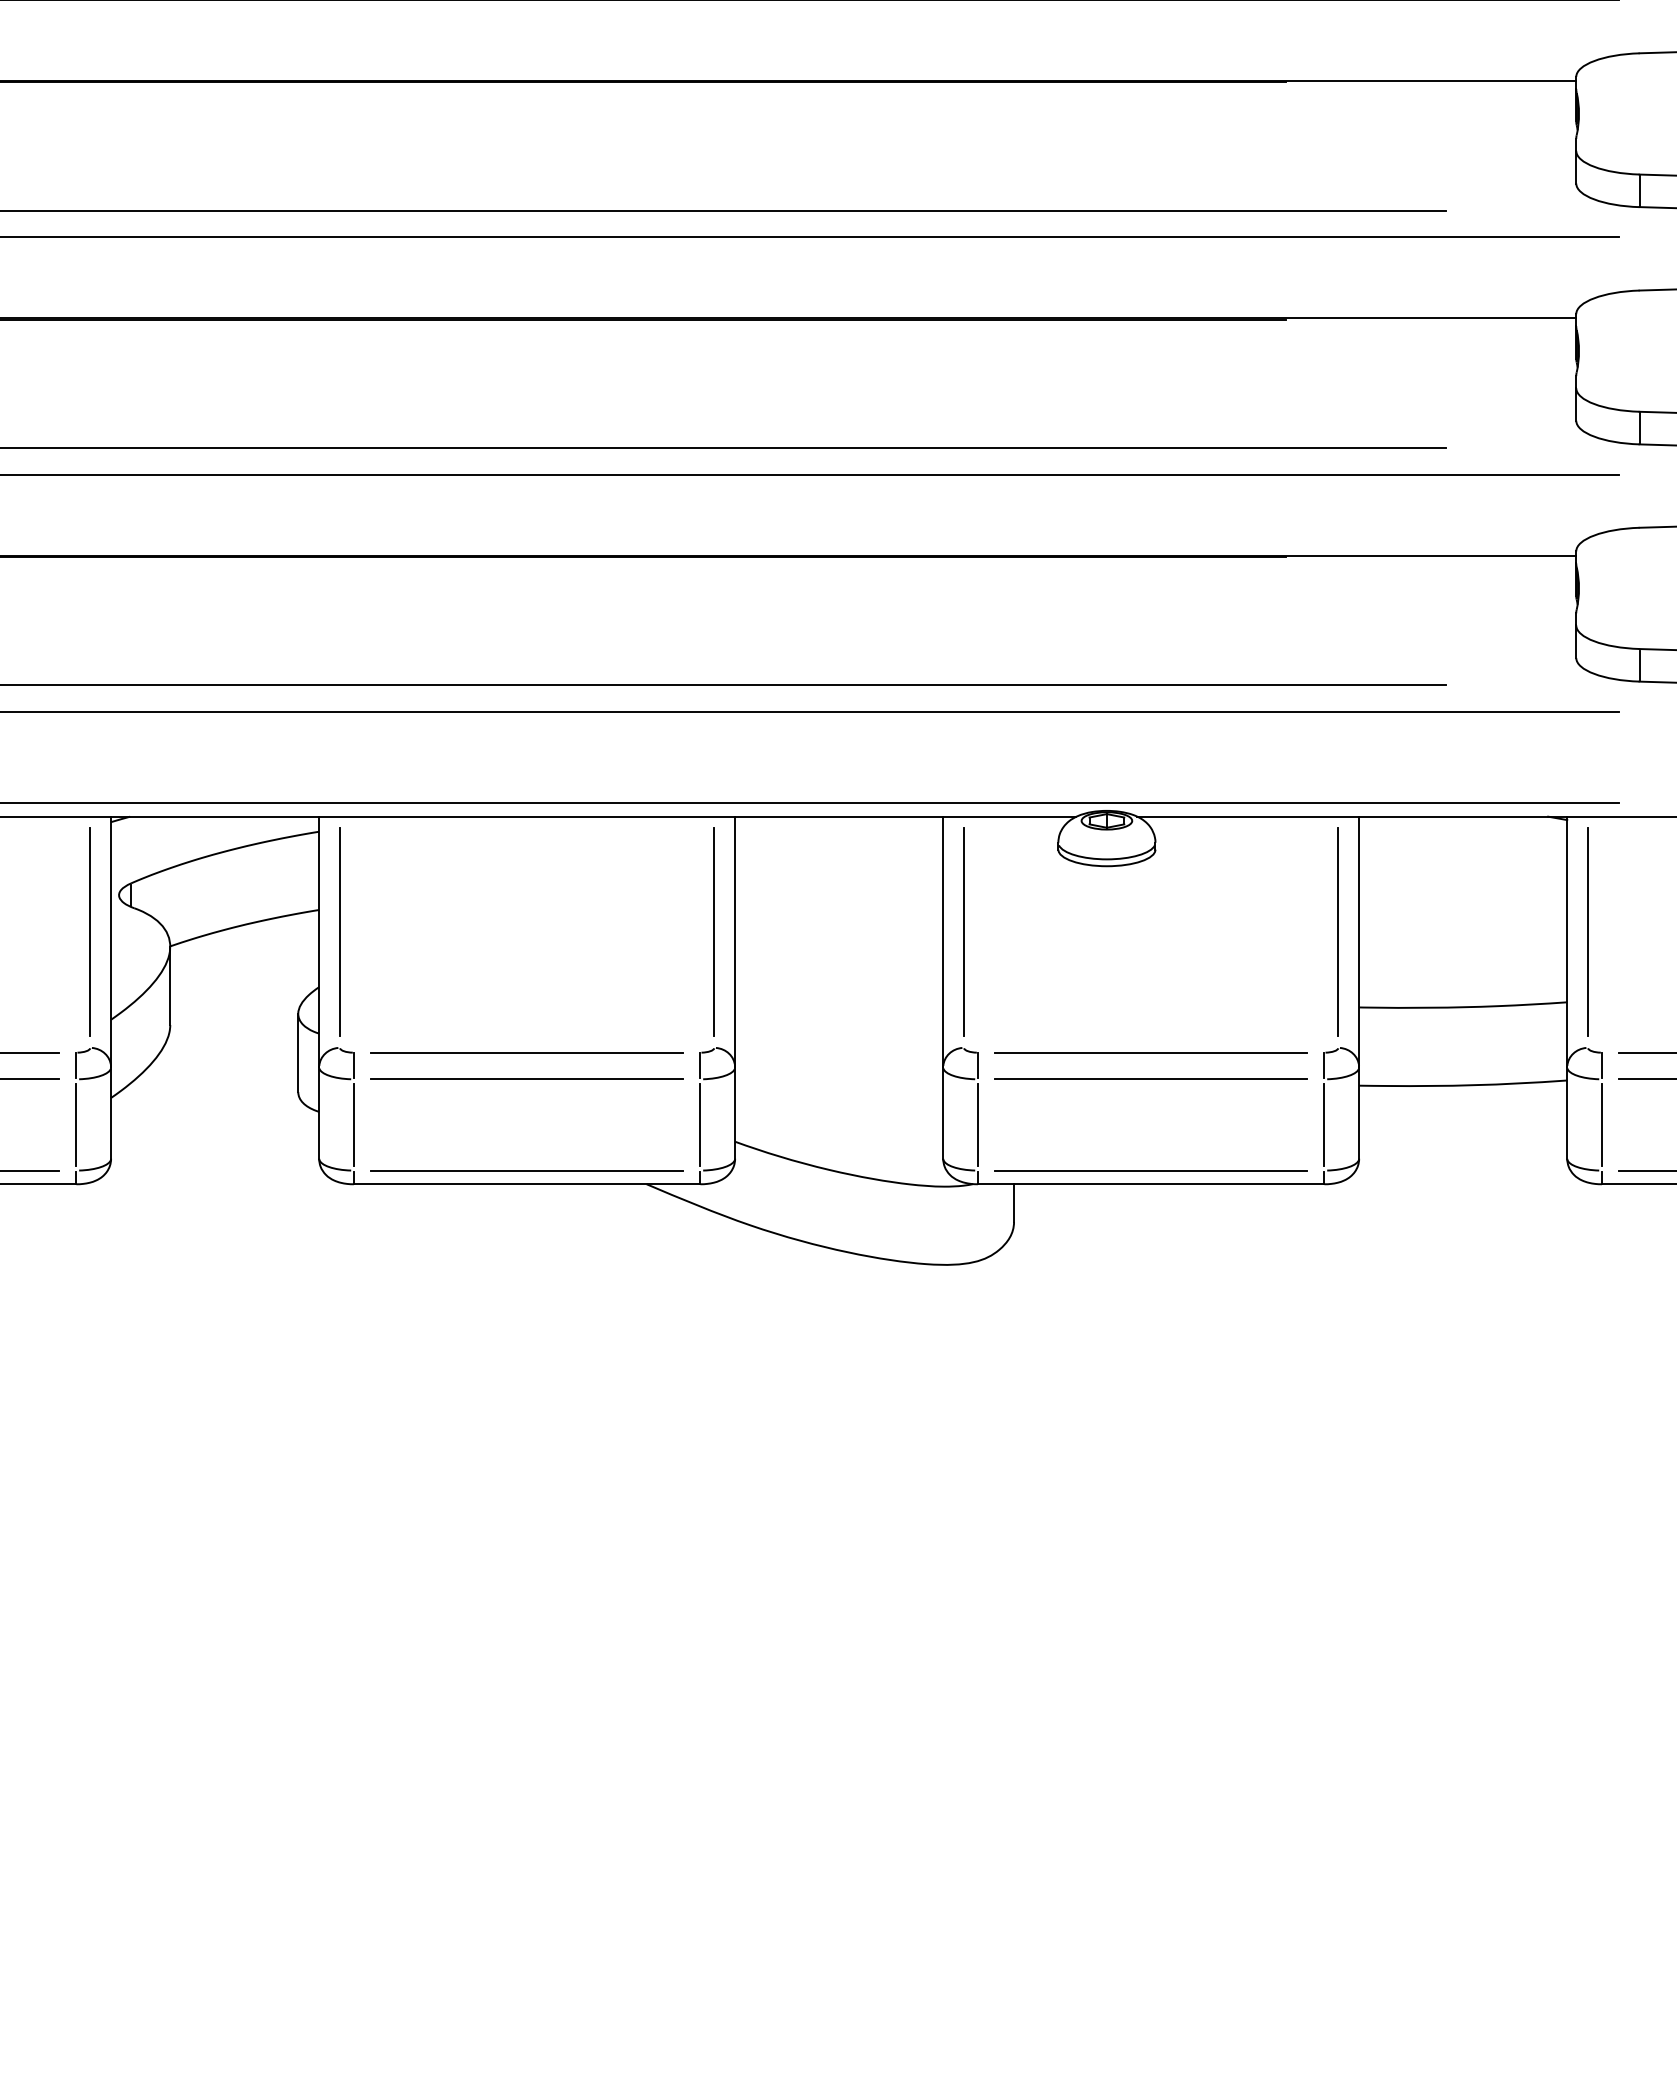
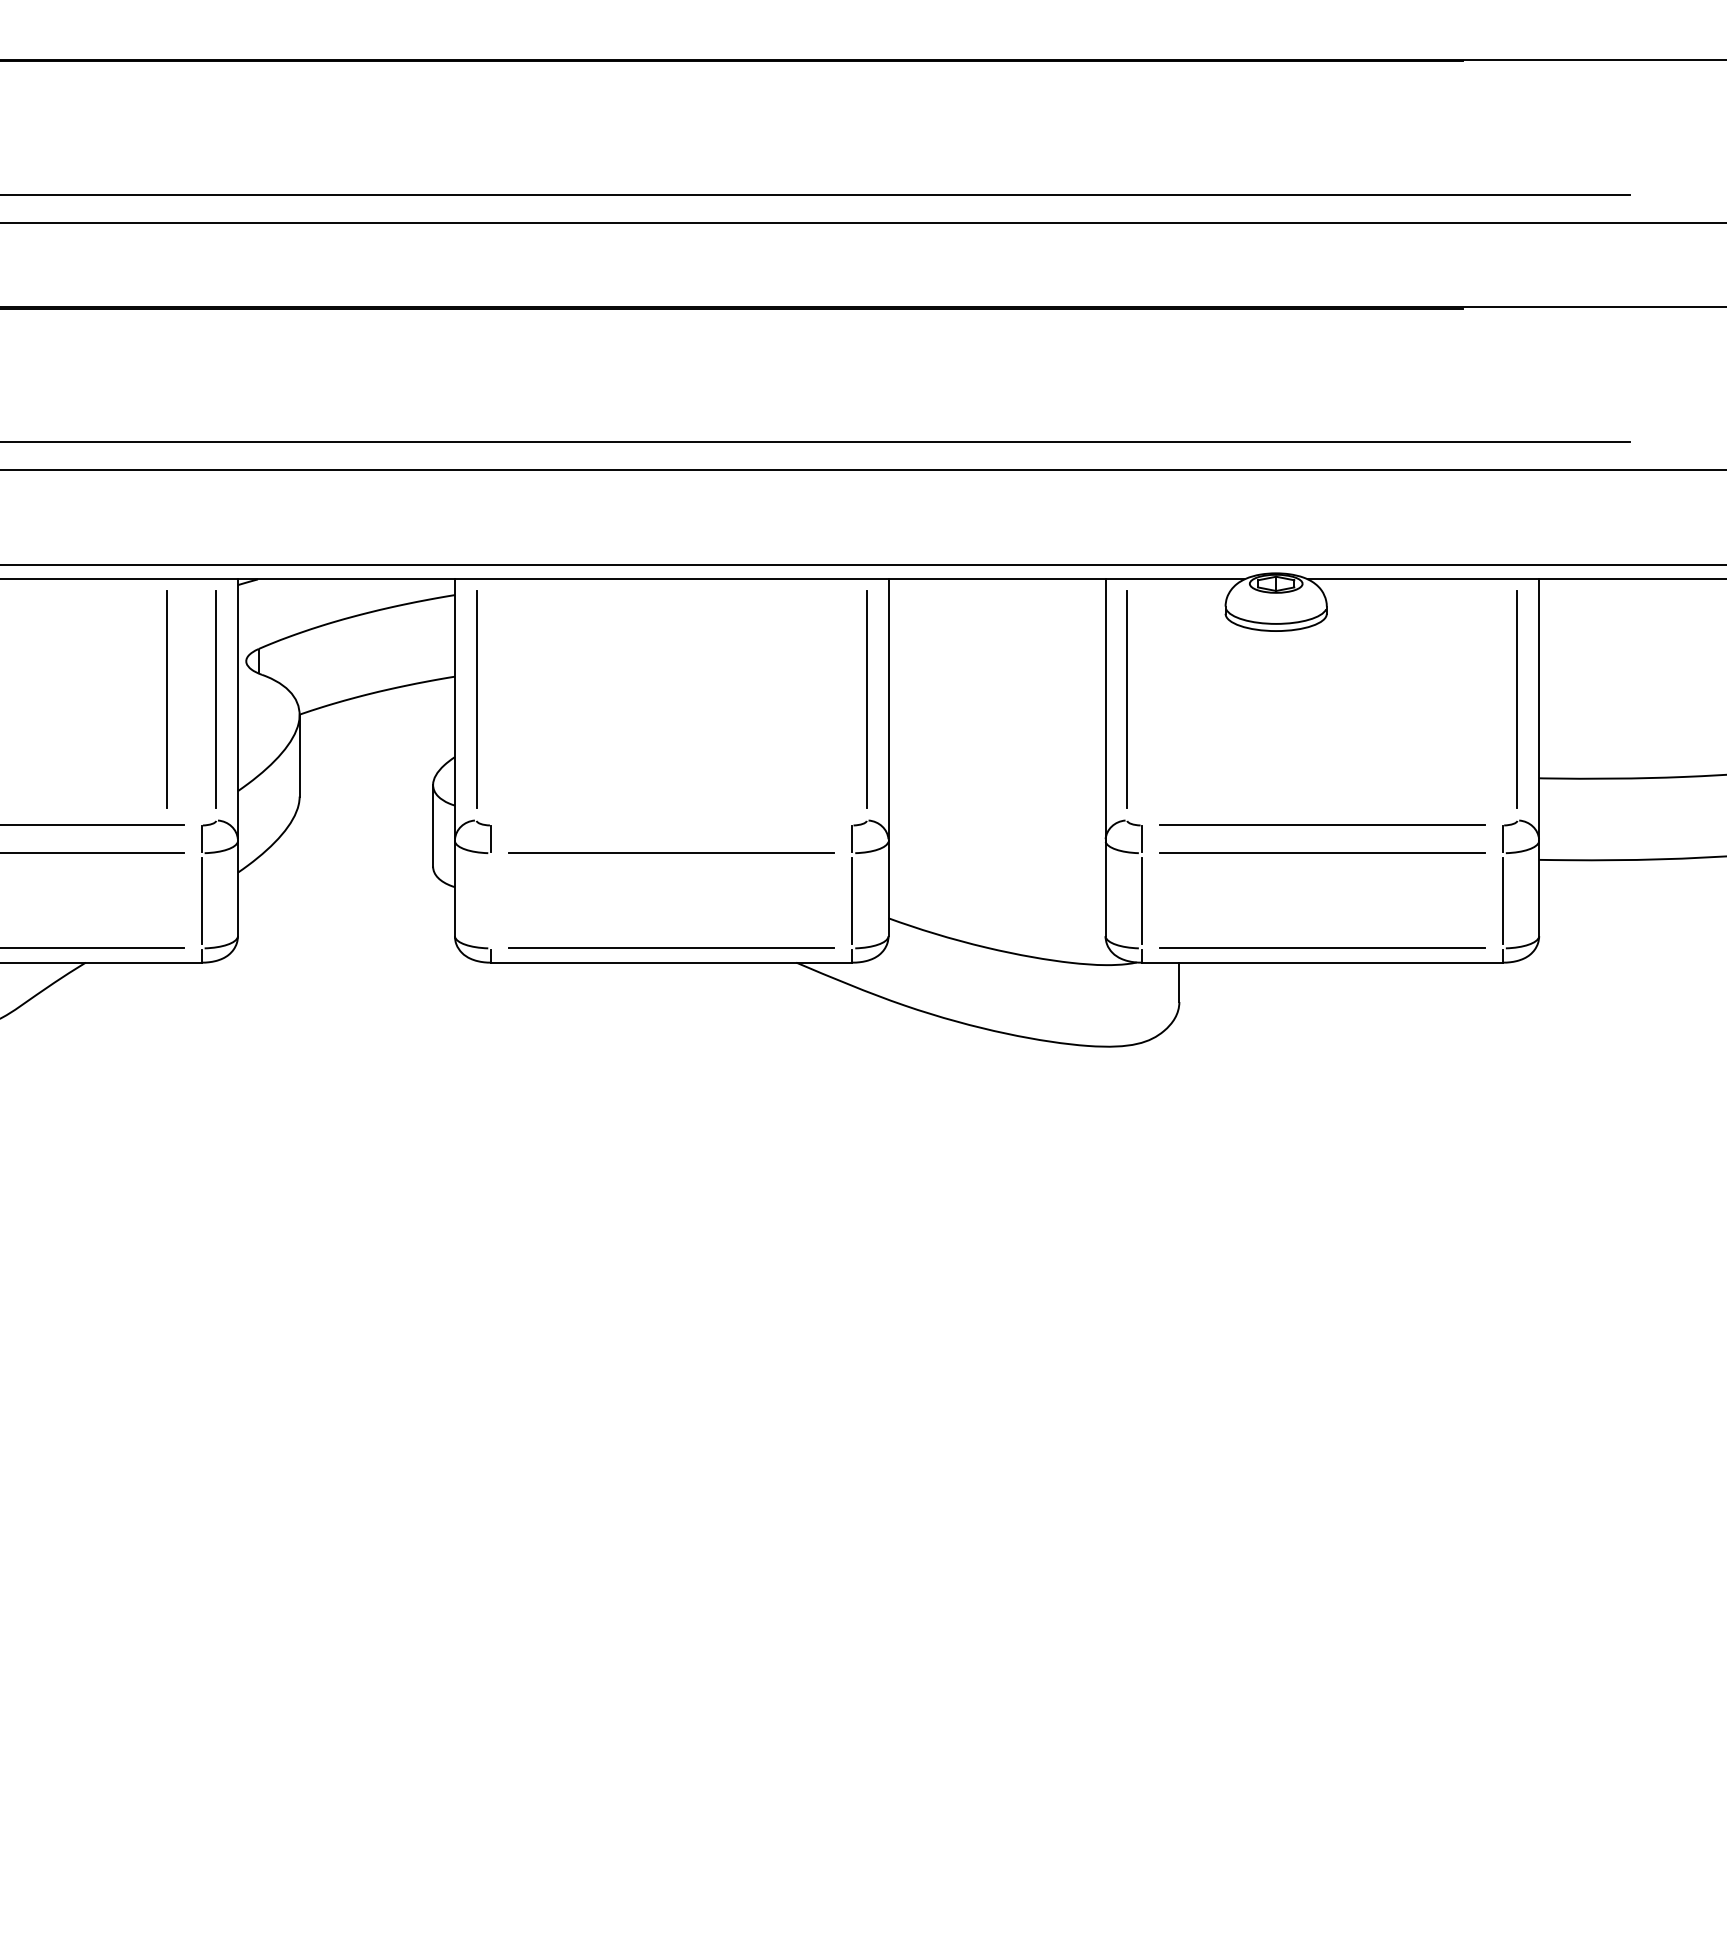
line: (42, 931) -> (166, 699), added
line: (526, 1052) -> (671, 825), removed
line: (353, 1124) -> (490, 900), removed

